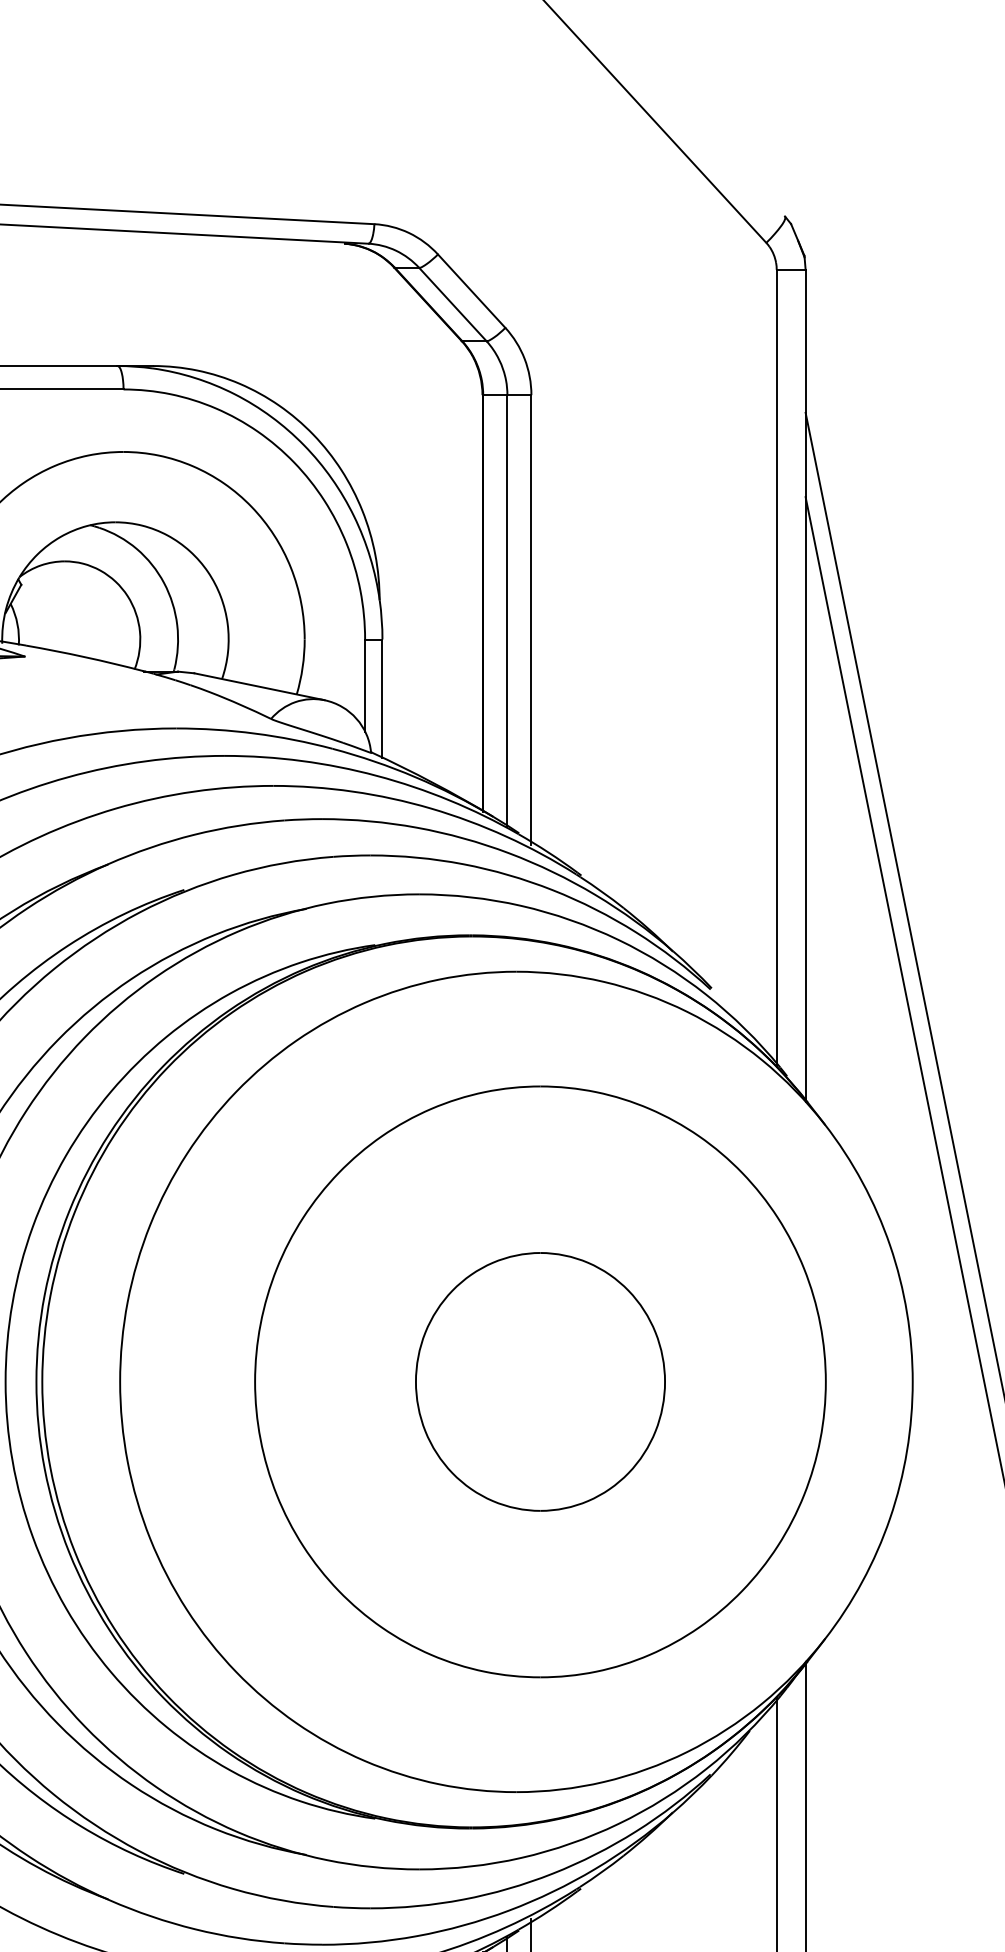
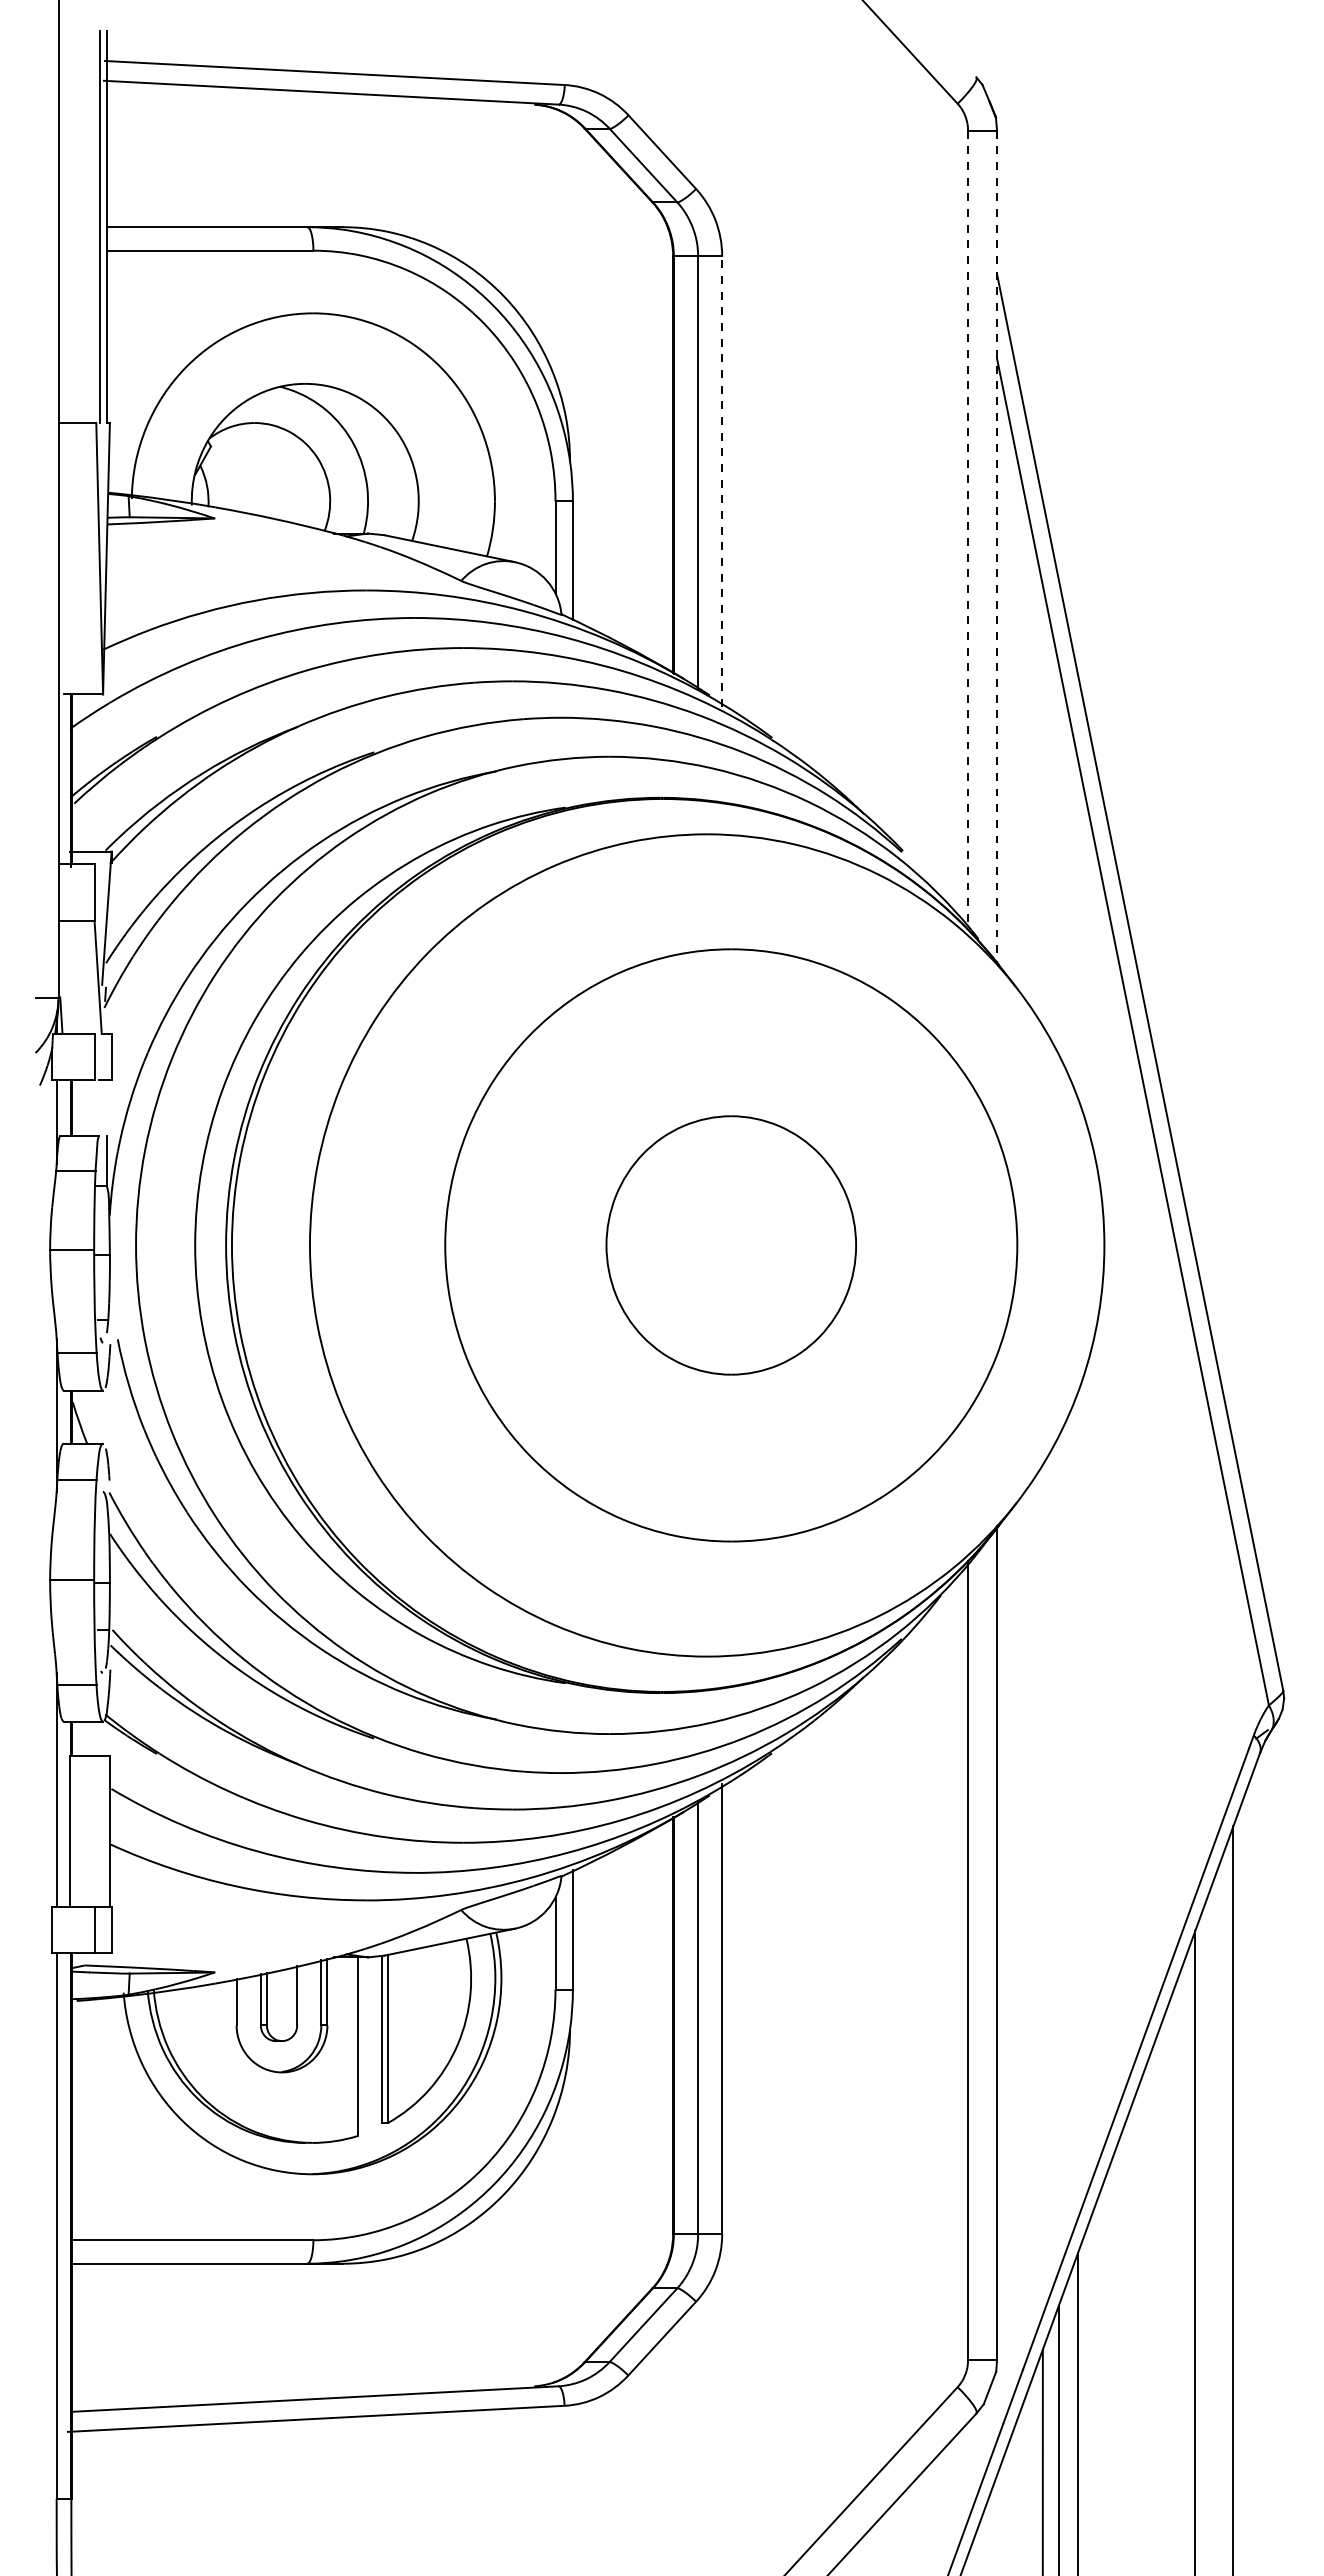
line: (531, 619) -> (722, 481), solid -> dashed
line: (777, 668) -> (968, 530), solid -> dashed
line: (806, 686) -> (997, 548), solid -> dashed

